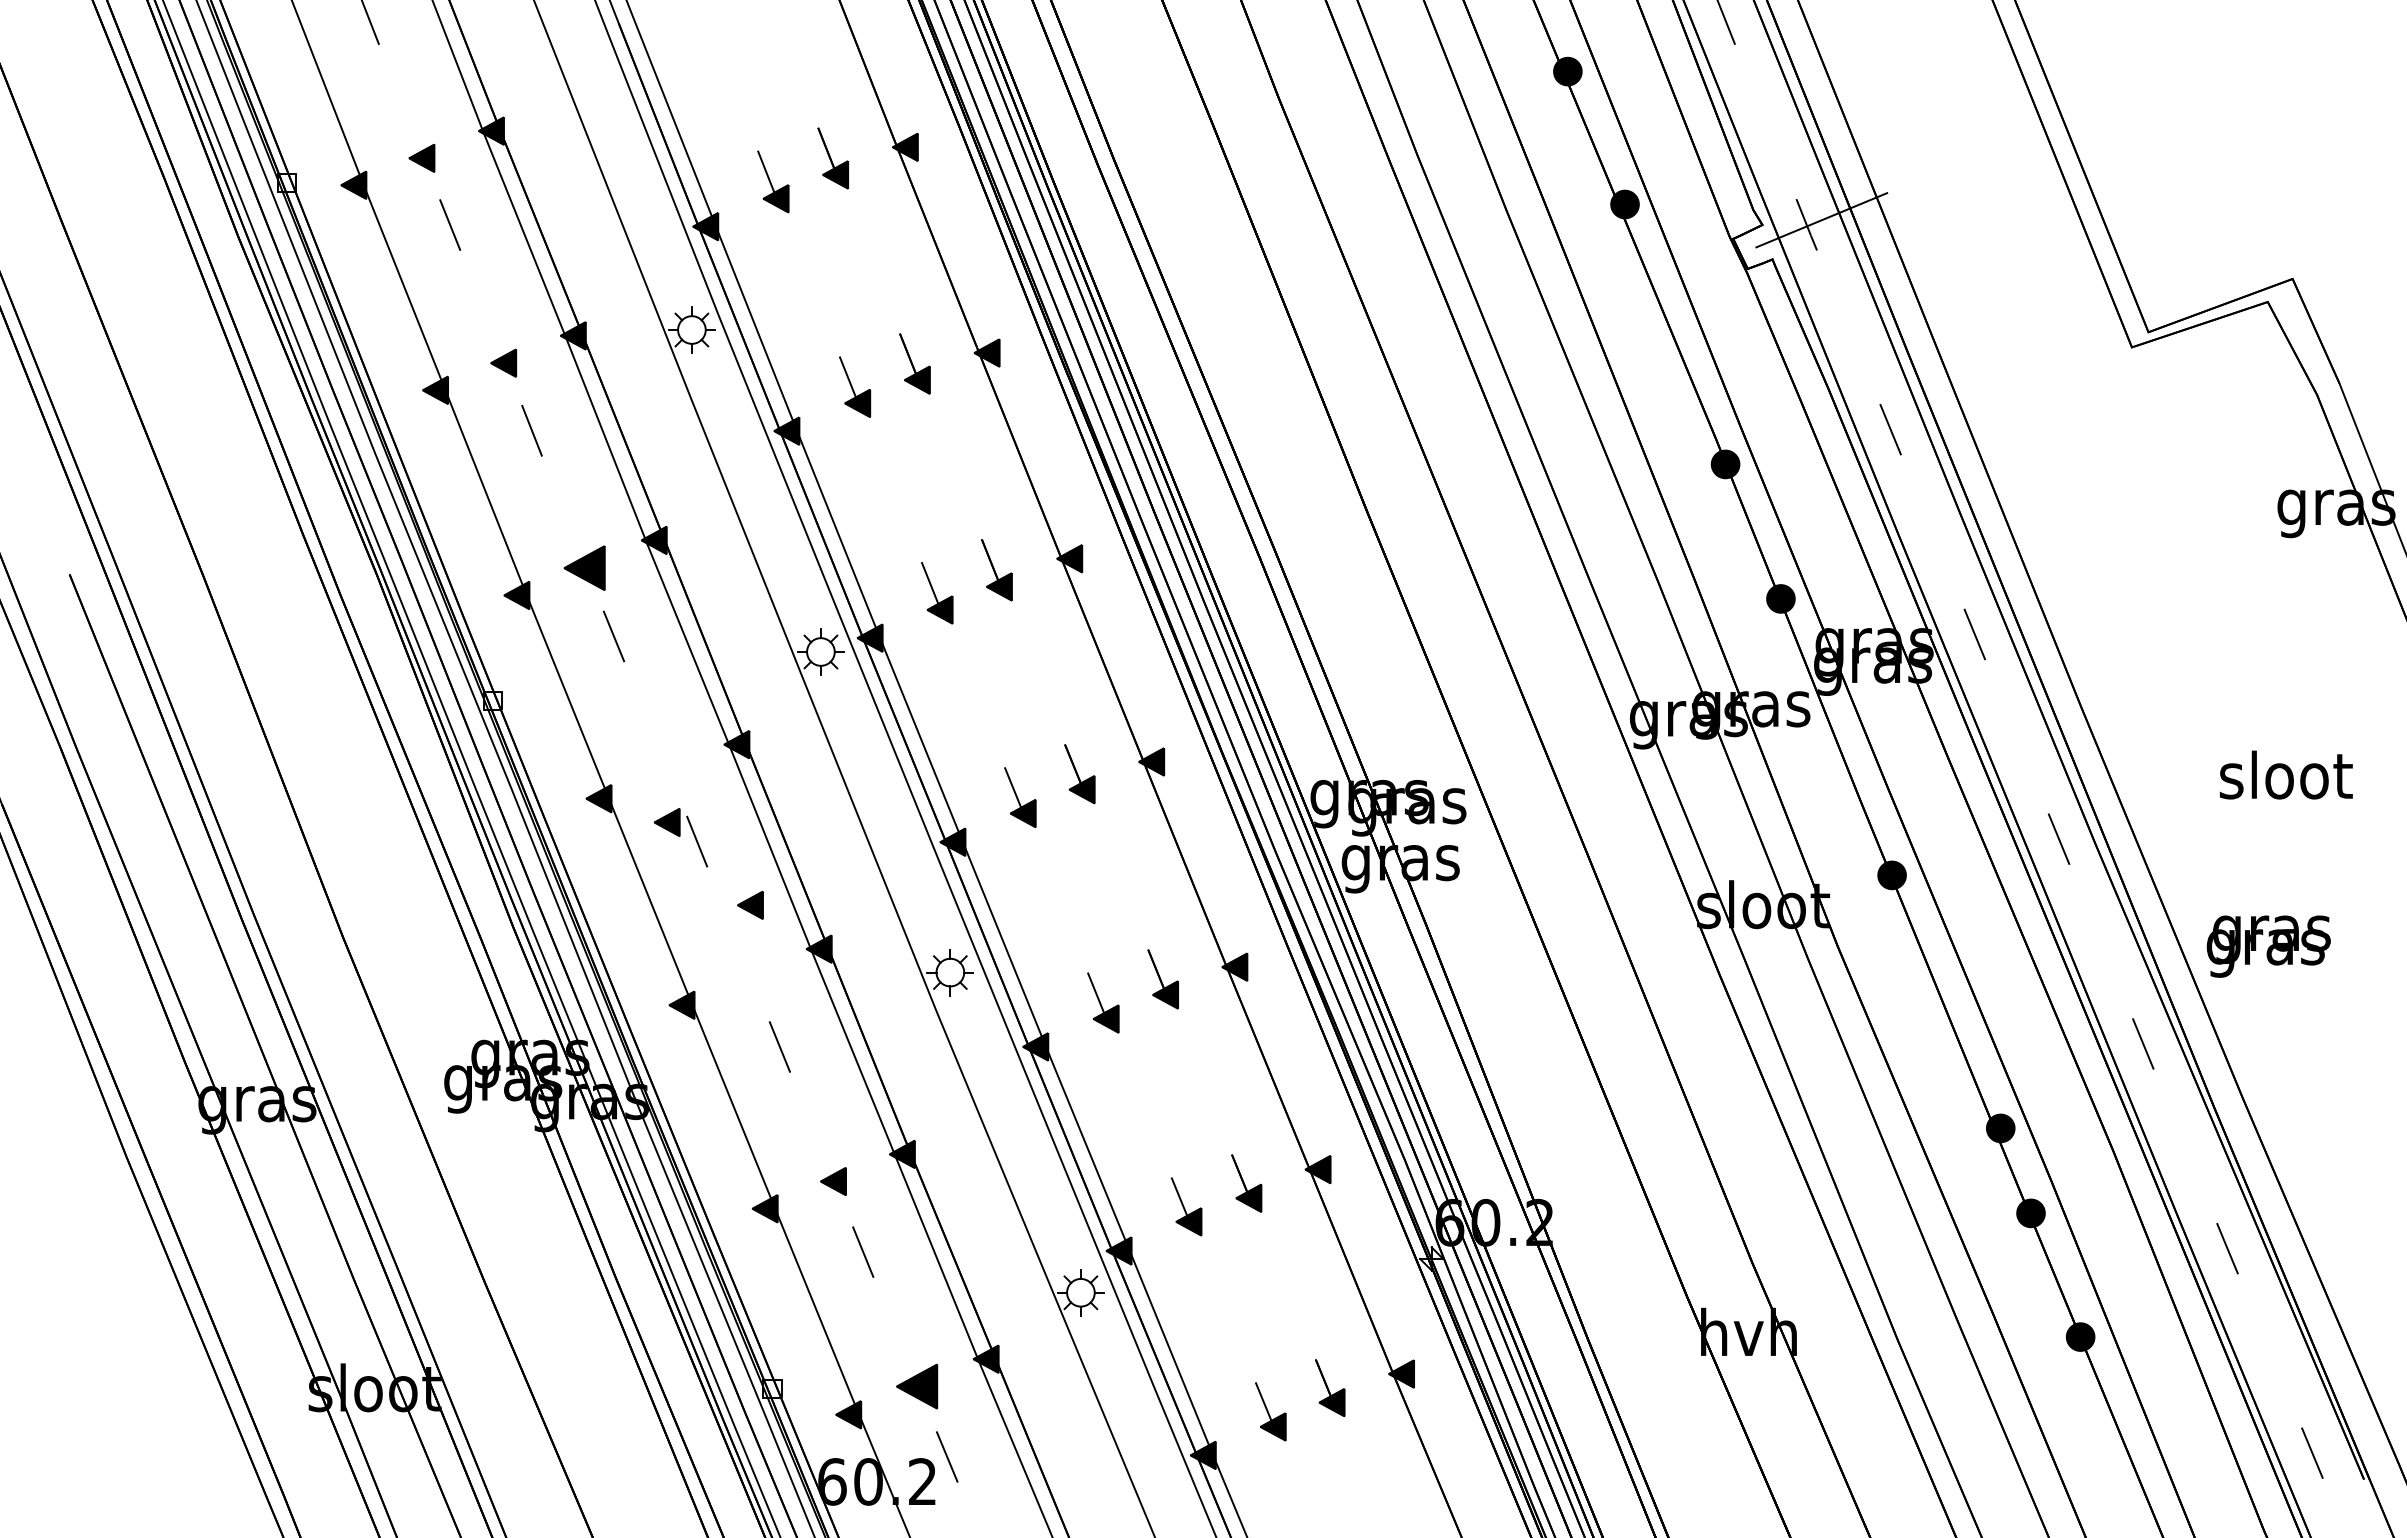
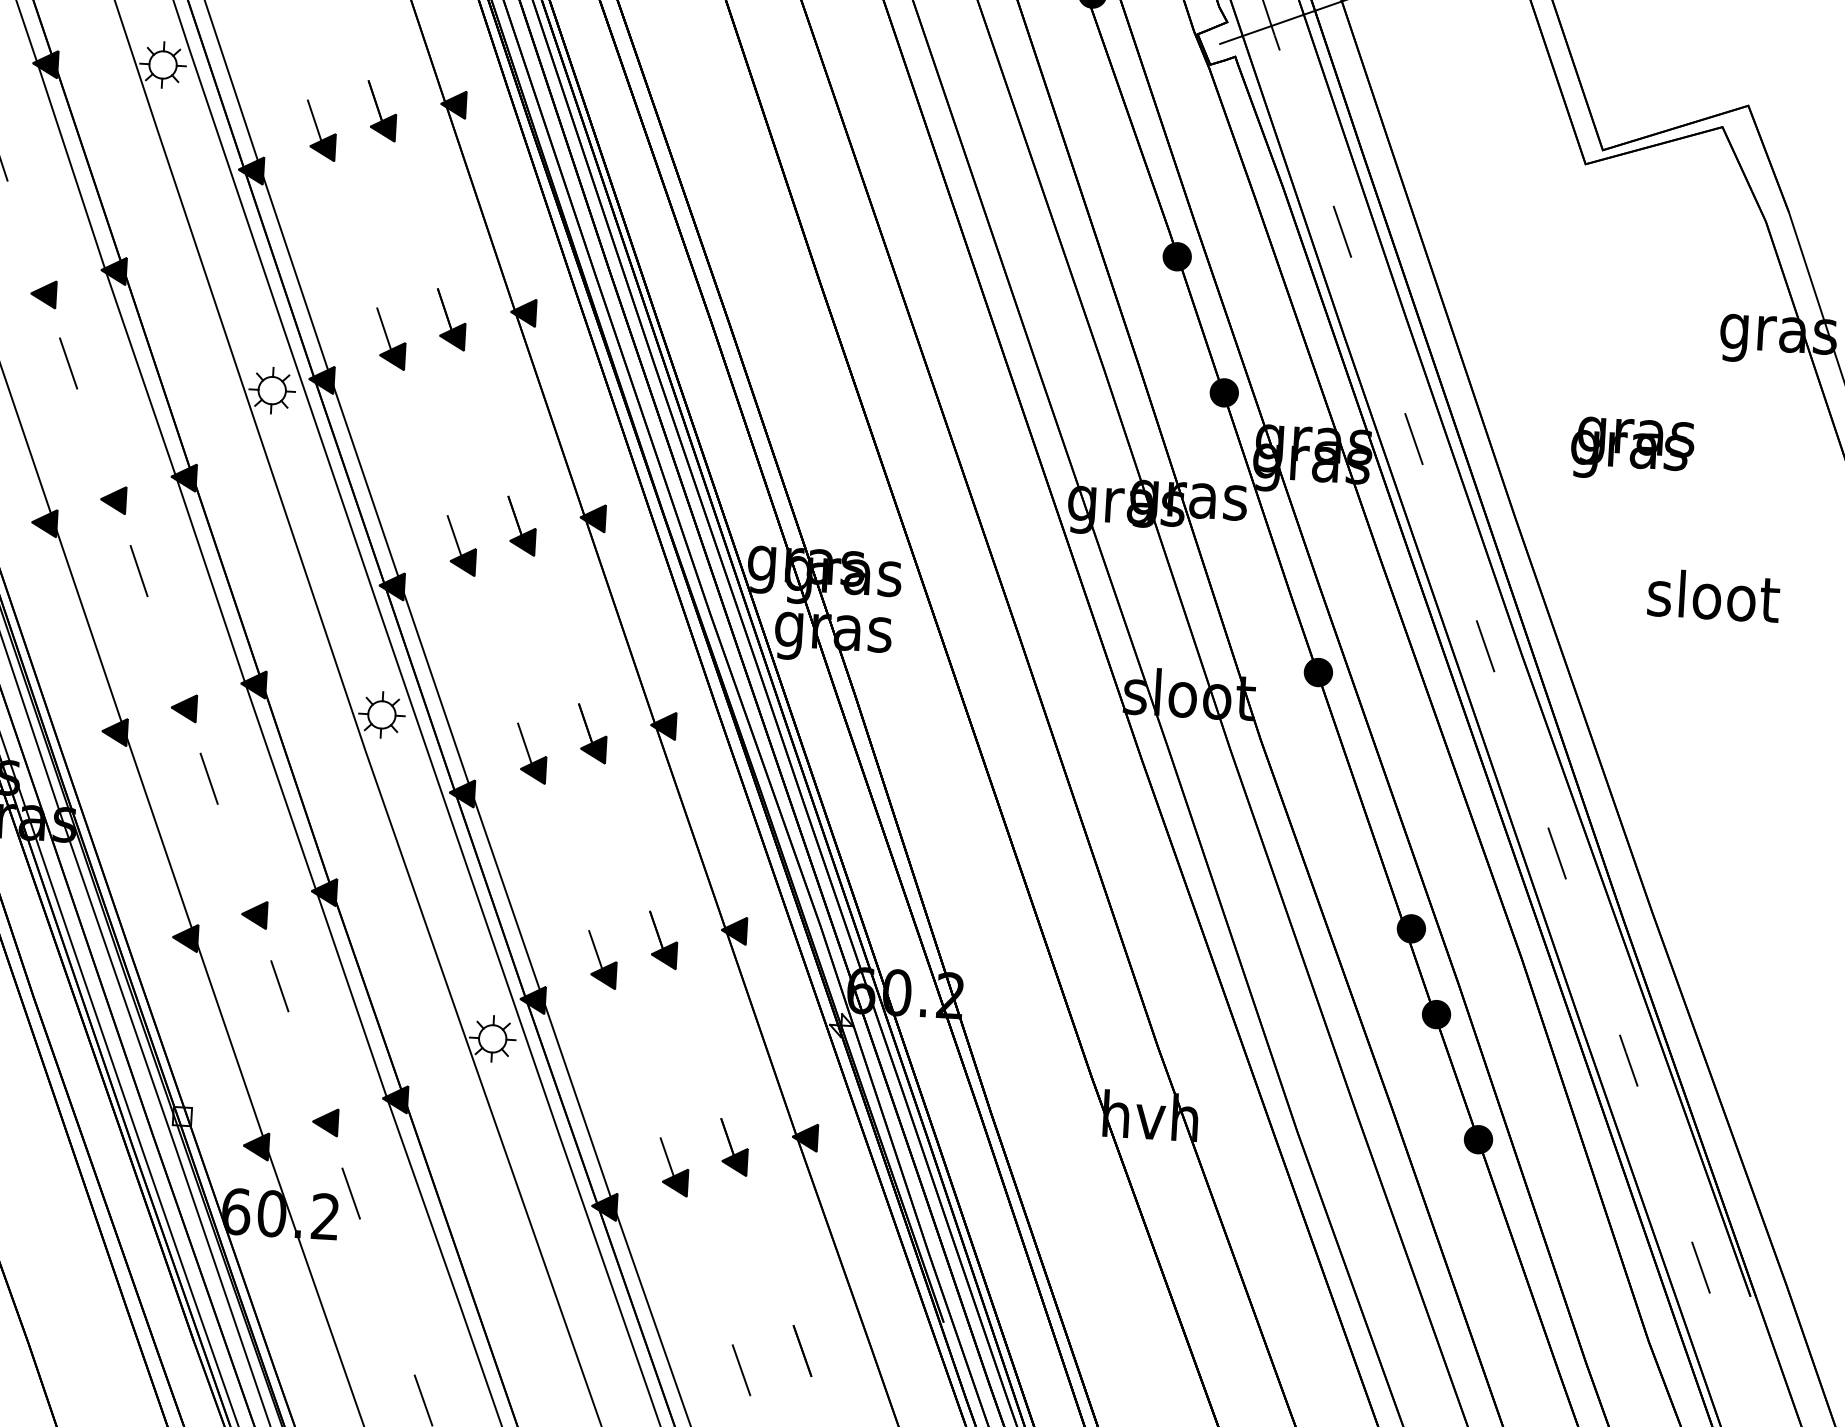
part: (584, 567) -> (43, 293), size x0.62
part: (667, 822) -> (113, 500), moved
part: (750, 904) -> (184, 707), moved
text: (2268, 946) -> (1632, 449), moved
part: (916, 1386) -> (324, 1122), size x0.62

